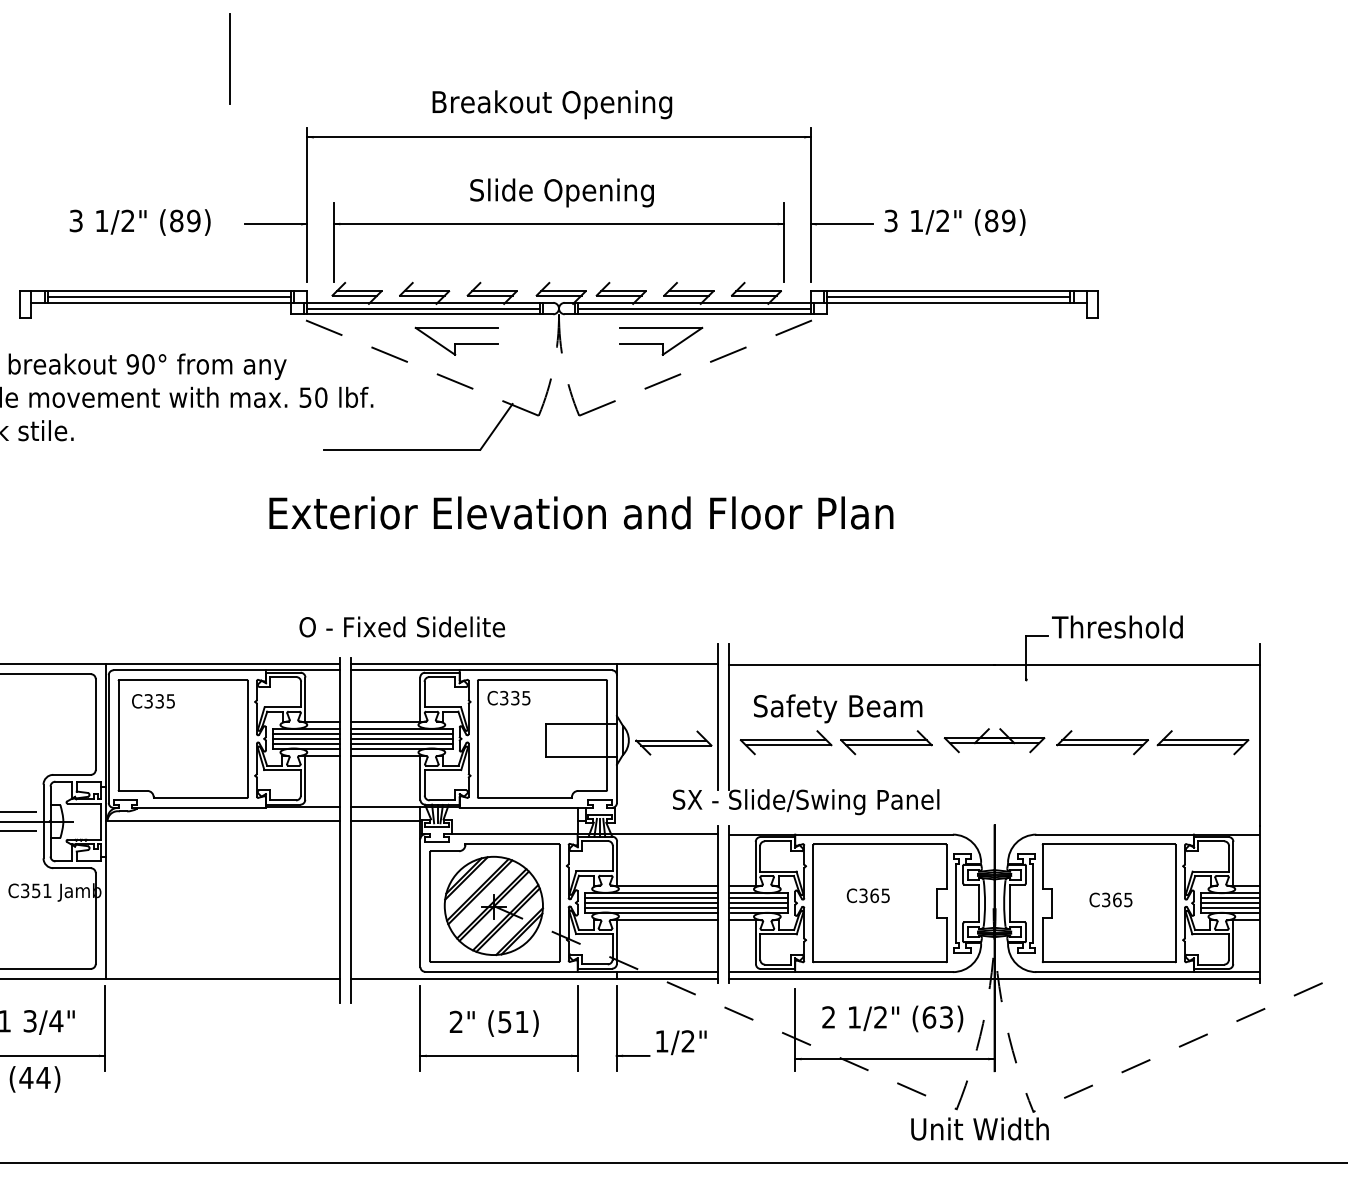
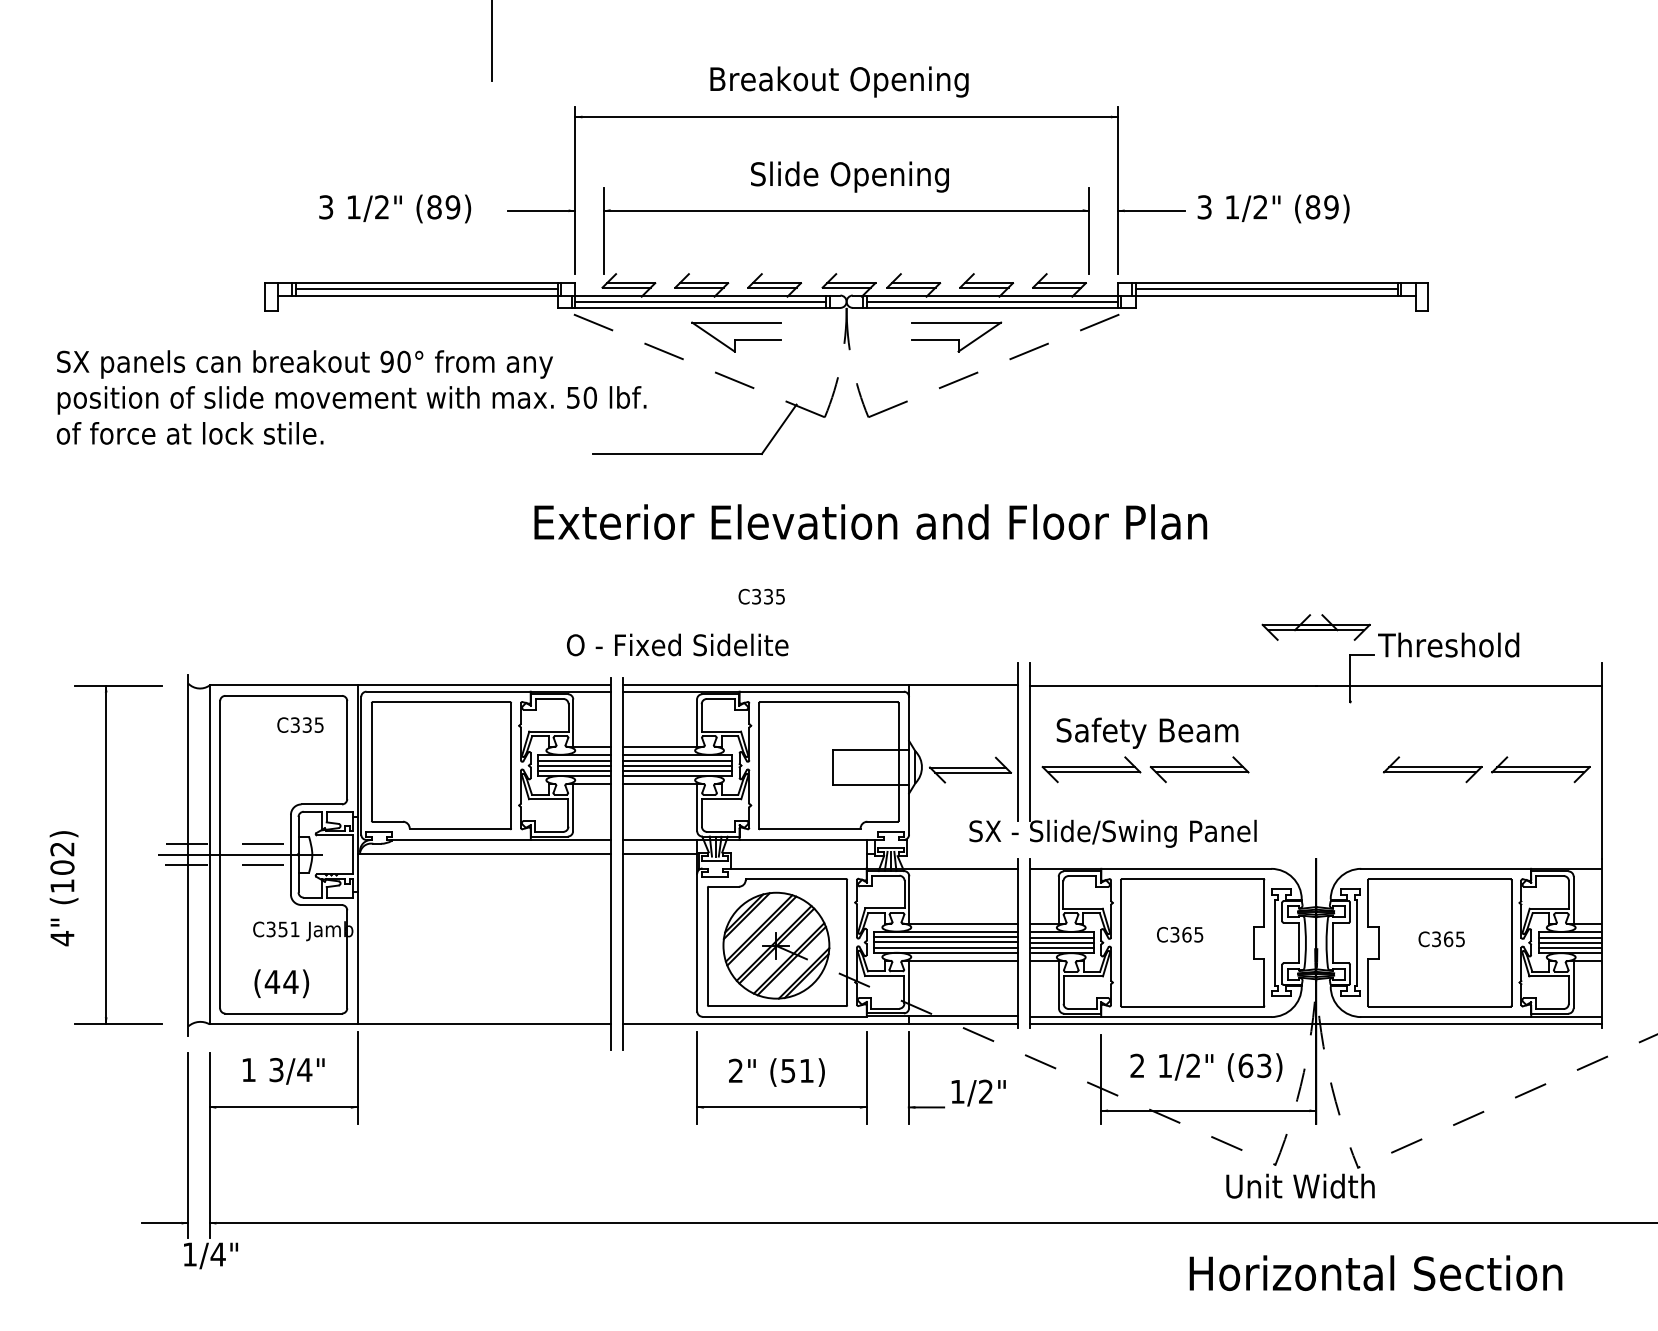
text: (508, 697) -> (761, 596), moved
text: (153, 700) -> (300, 724), moved
part: (993, 740) -> (1315, 627), moved
text: (34, 1079) -> (281, 983), moved

